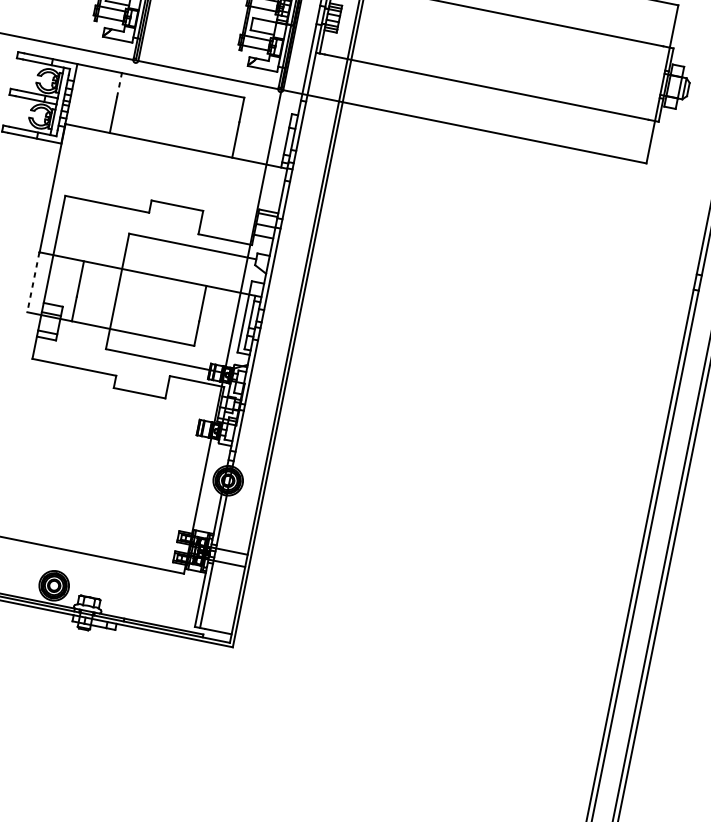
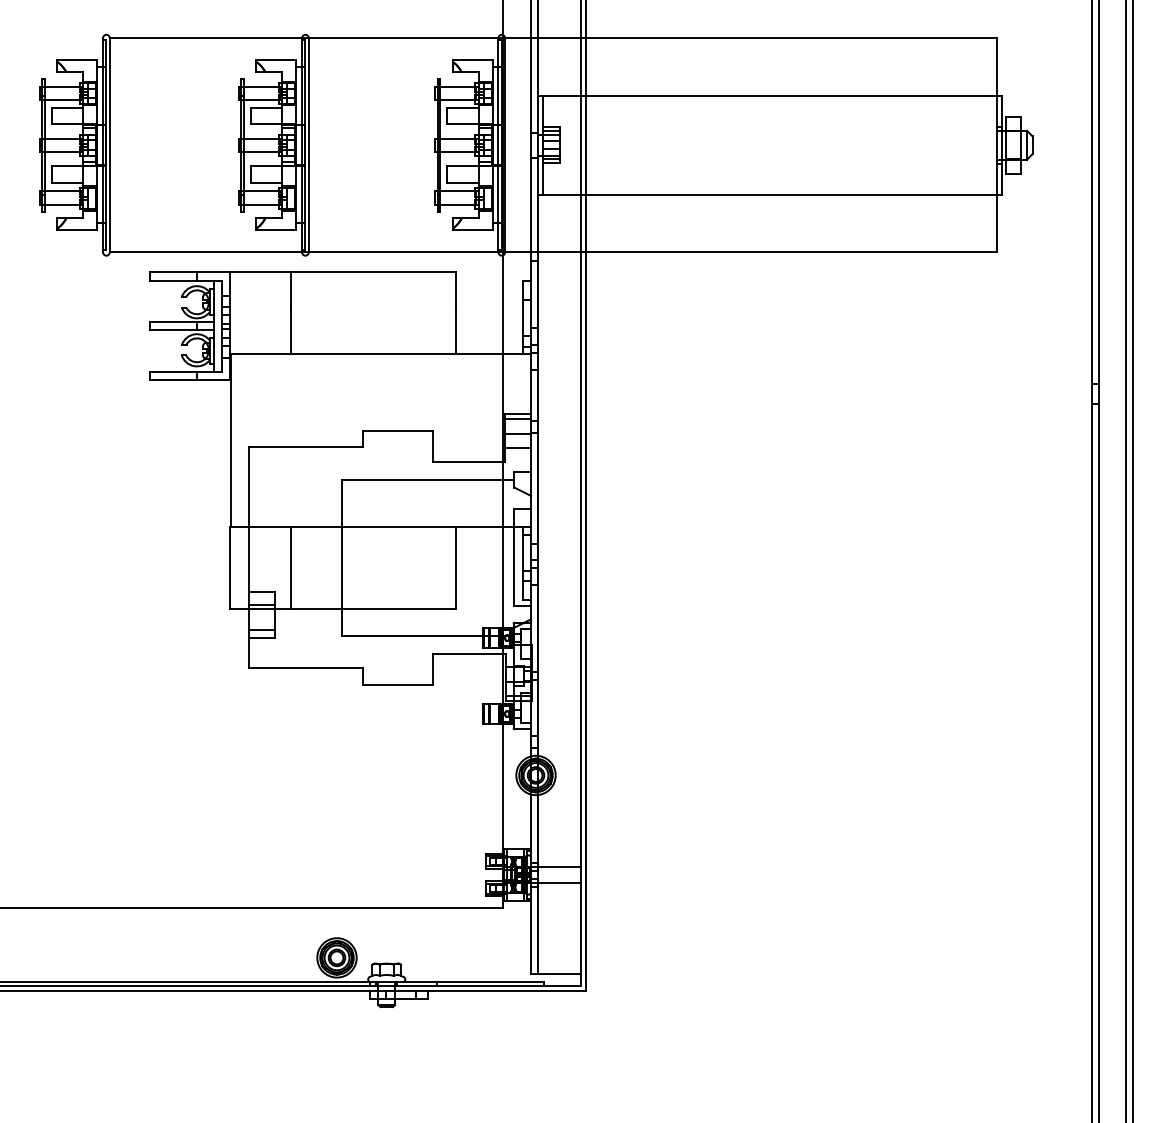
line: (119, 85) -> (290, 289), dashed -> solid
line: (33, 282) -> (230, 568), dashed -> solid

